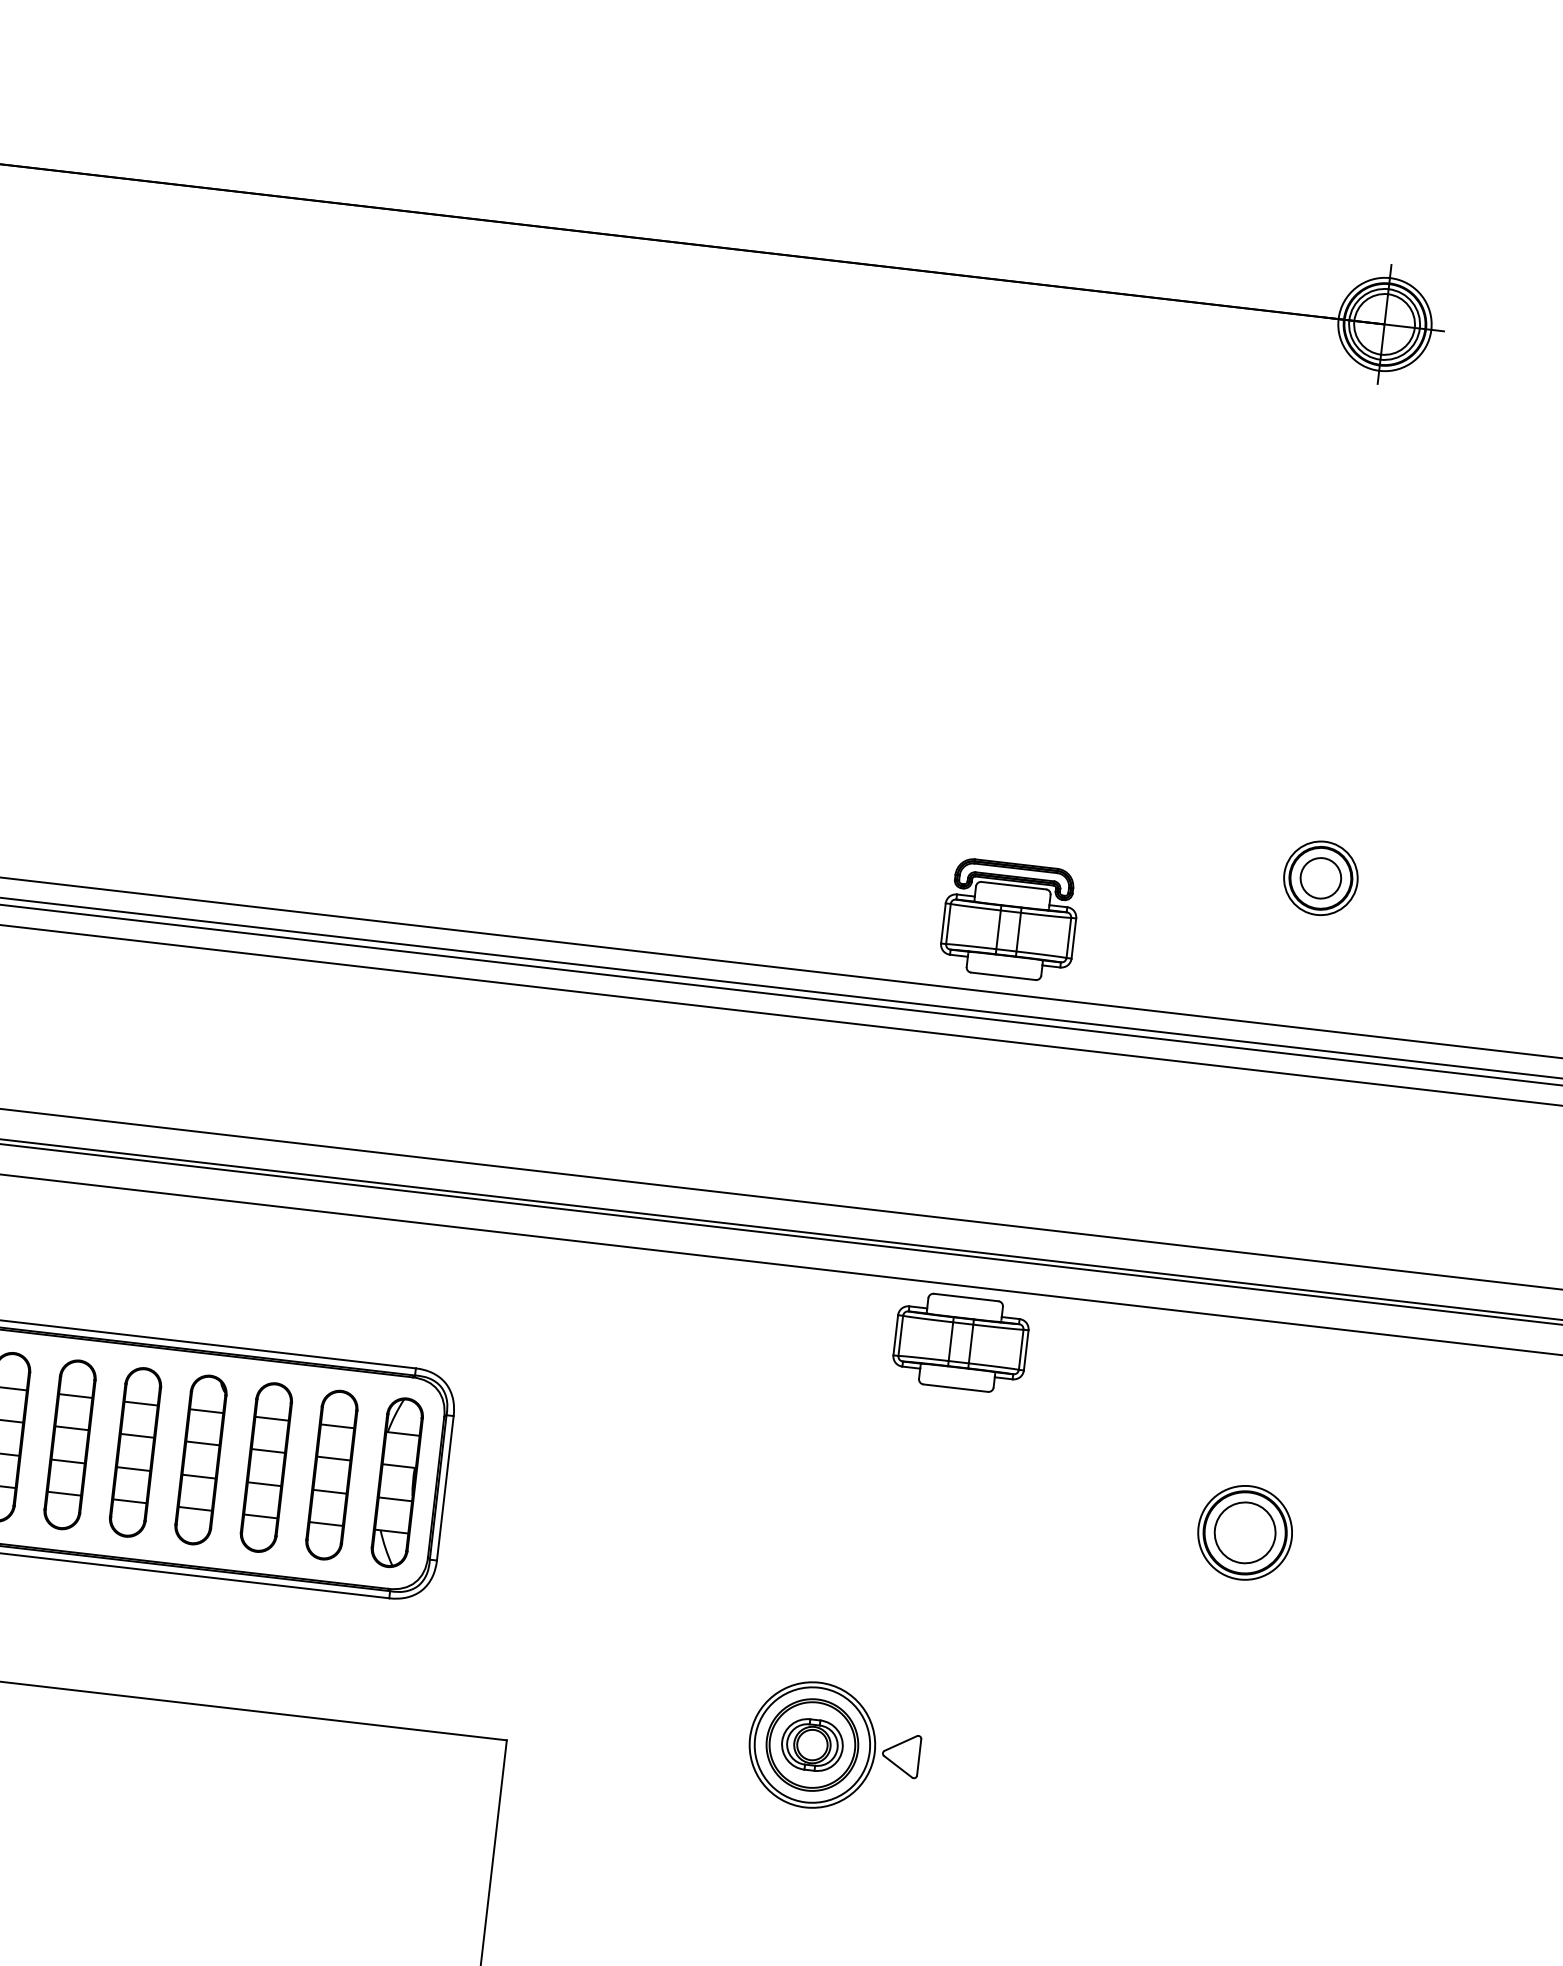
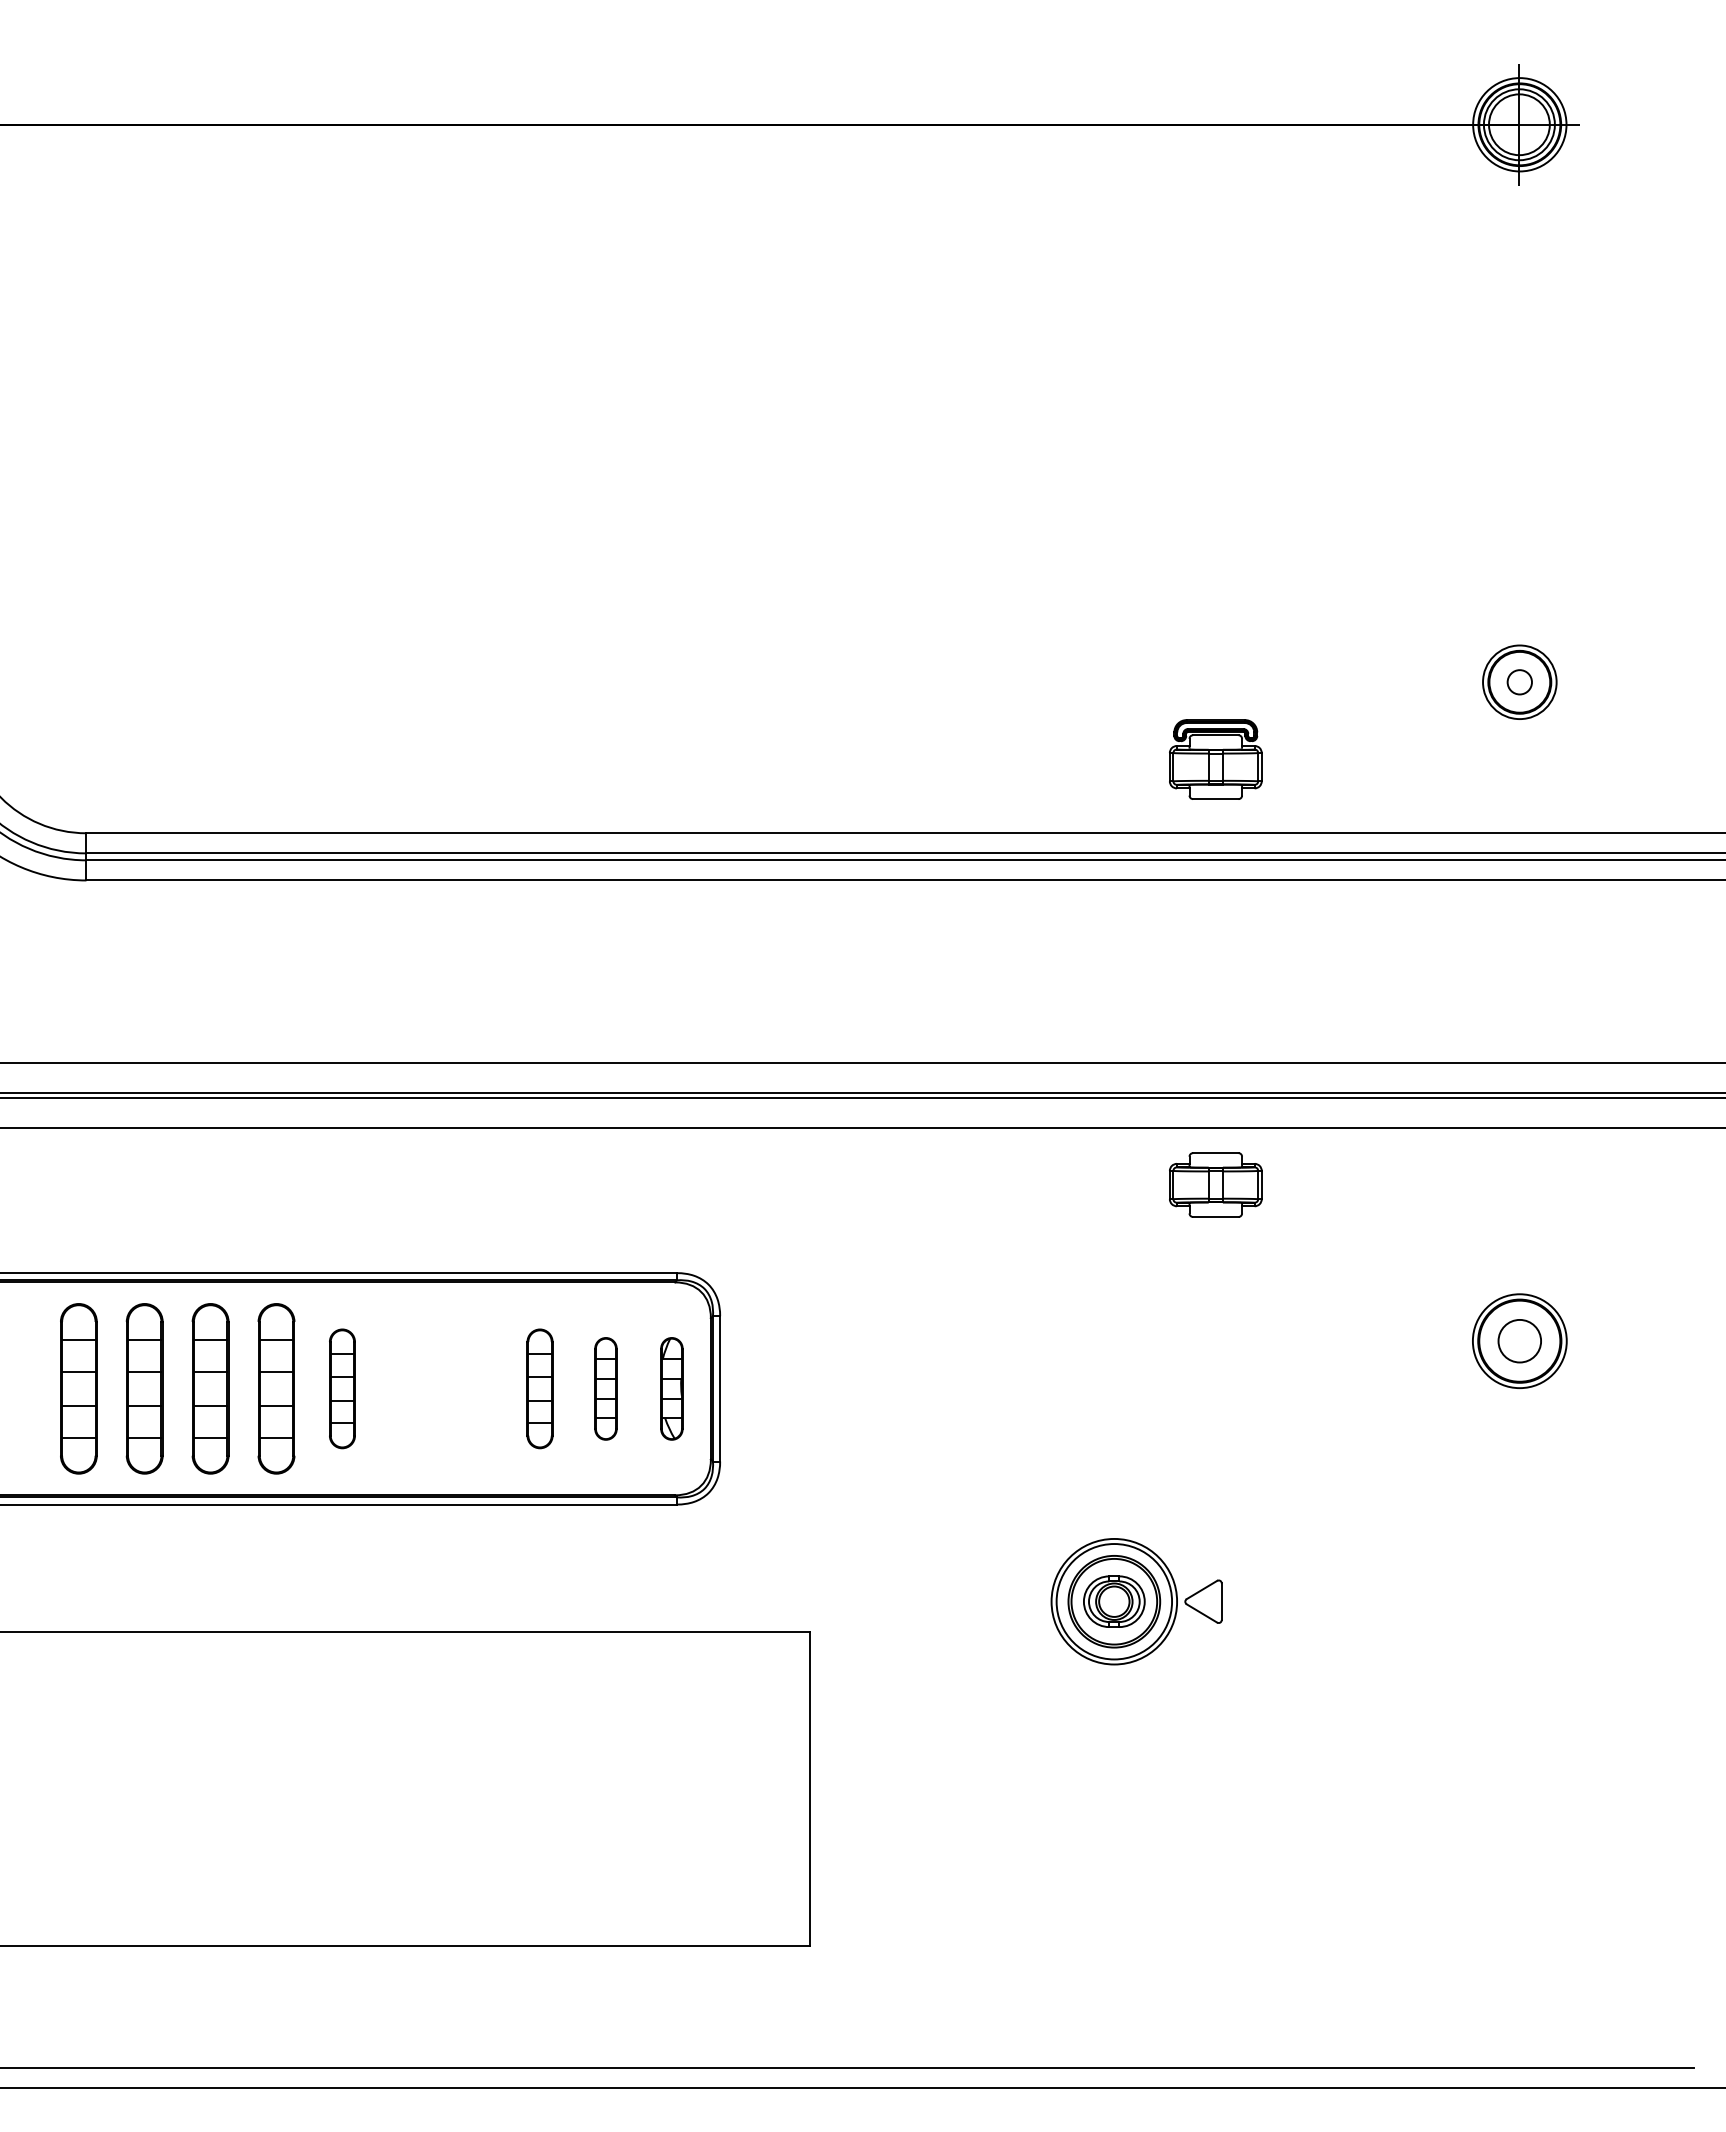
circle: (1320, 878) -> (1519, 682), size x0.6
part: (1009, 920) -> (1215, 759), size x0.7
part: (960, 1342) -> (1215, 1184), size x0.7
part: (70, 1444) -> (342, 1388), size x0.7
part: (135, 1452) -> (408, 1388), removed
part: (200, 1459) -> (473, 1388), removed
part: (265, 1467) -> (539, 1388), size x0.7
part: (331, 1474) -> (605, 1388), size x0.6
part: (397, 1482) -> (671, 1388), size x0.6
circle: (1244, 1532) -> (1519, 1340), size x0.7

